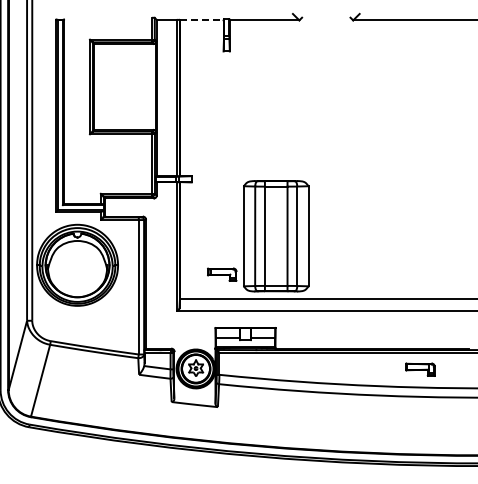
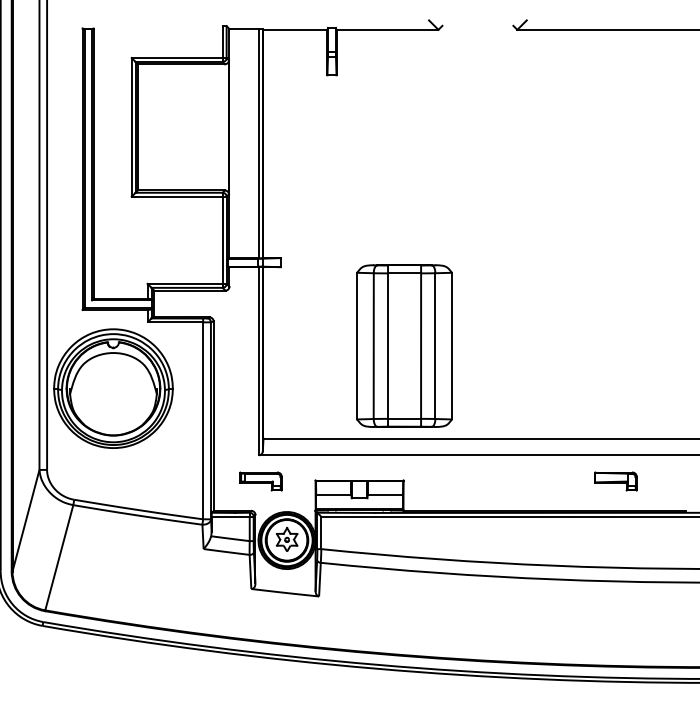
line: (201, 20) -> (295, 29), dashed -> solid
part: (222, 274) -> (261, 481), moved
part: (420, 369) -> (615, 481), moved

